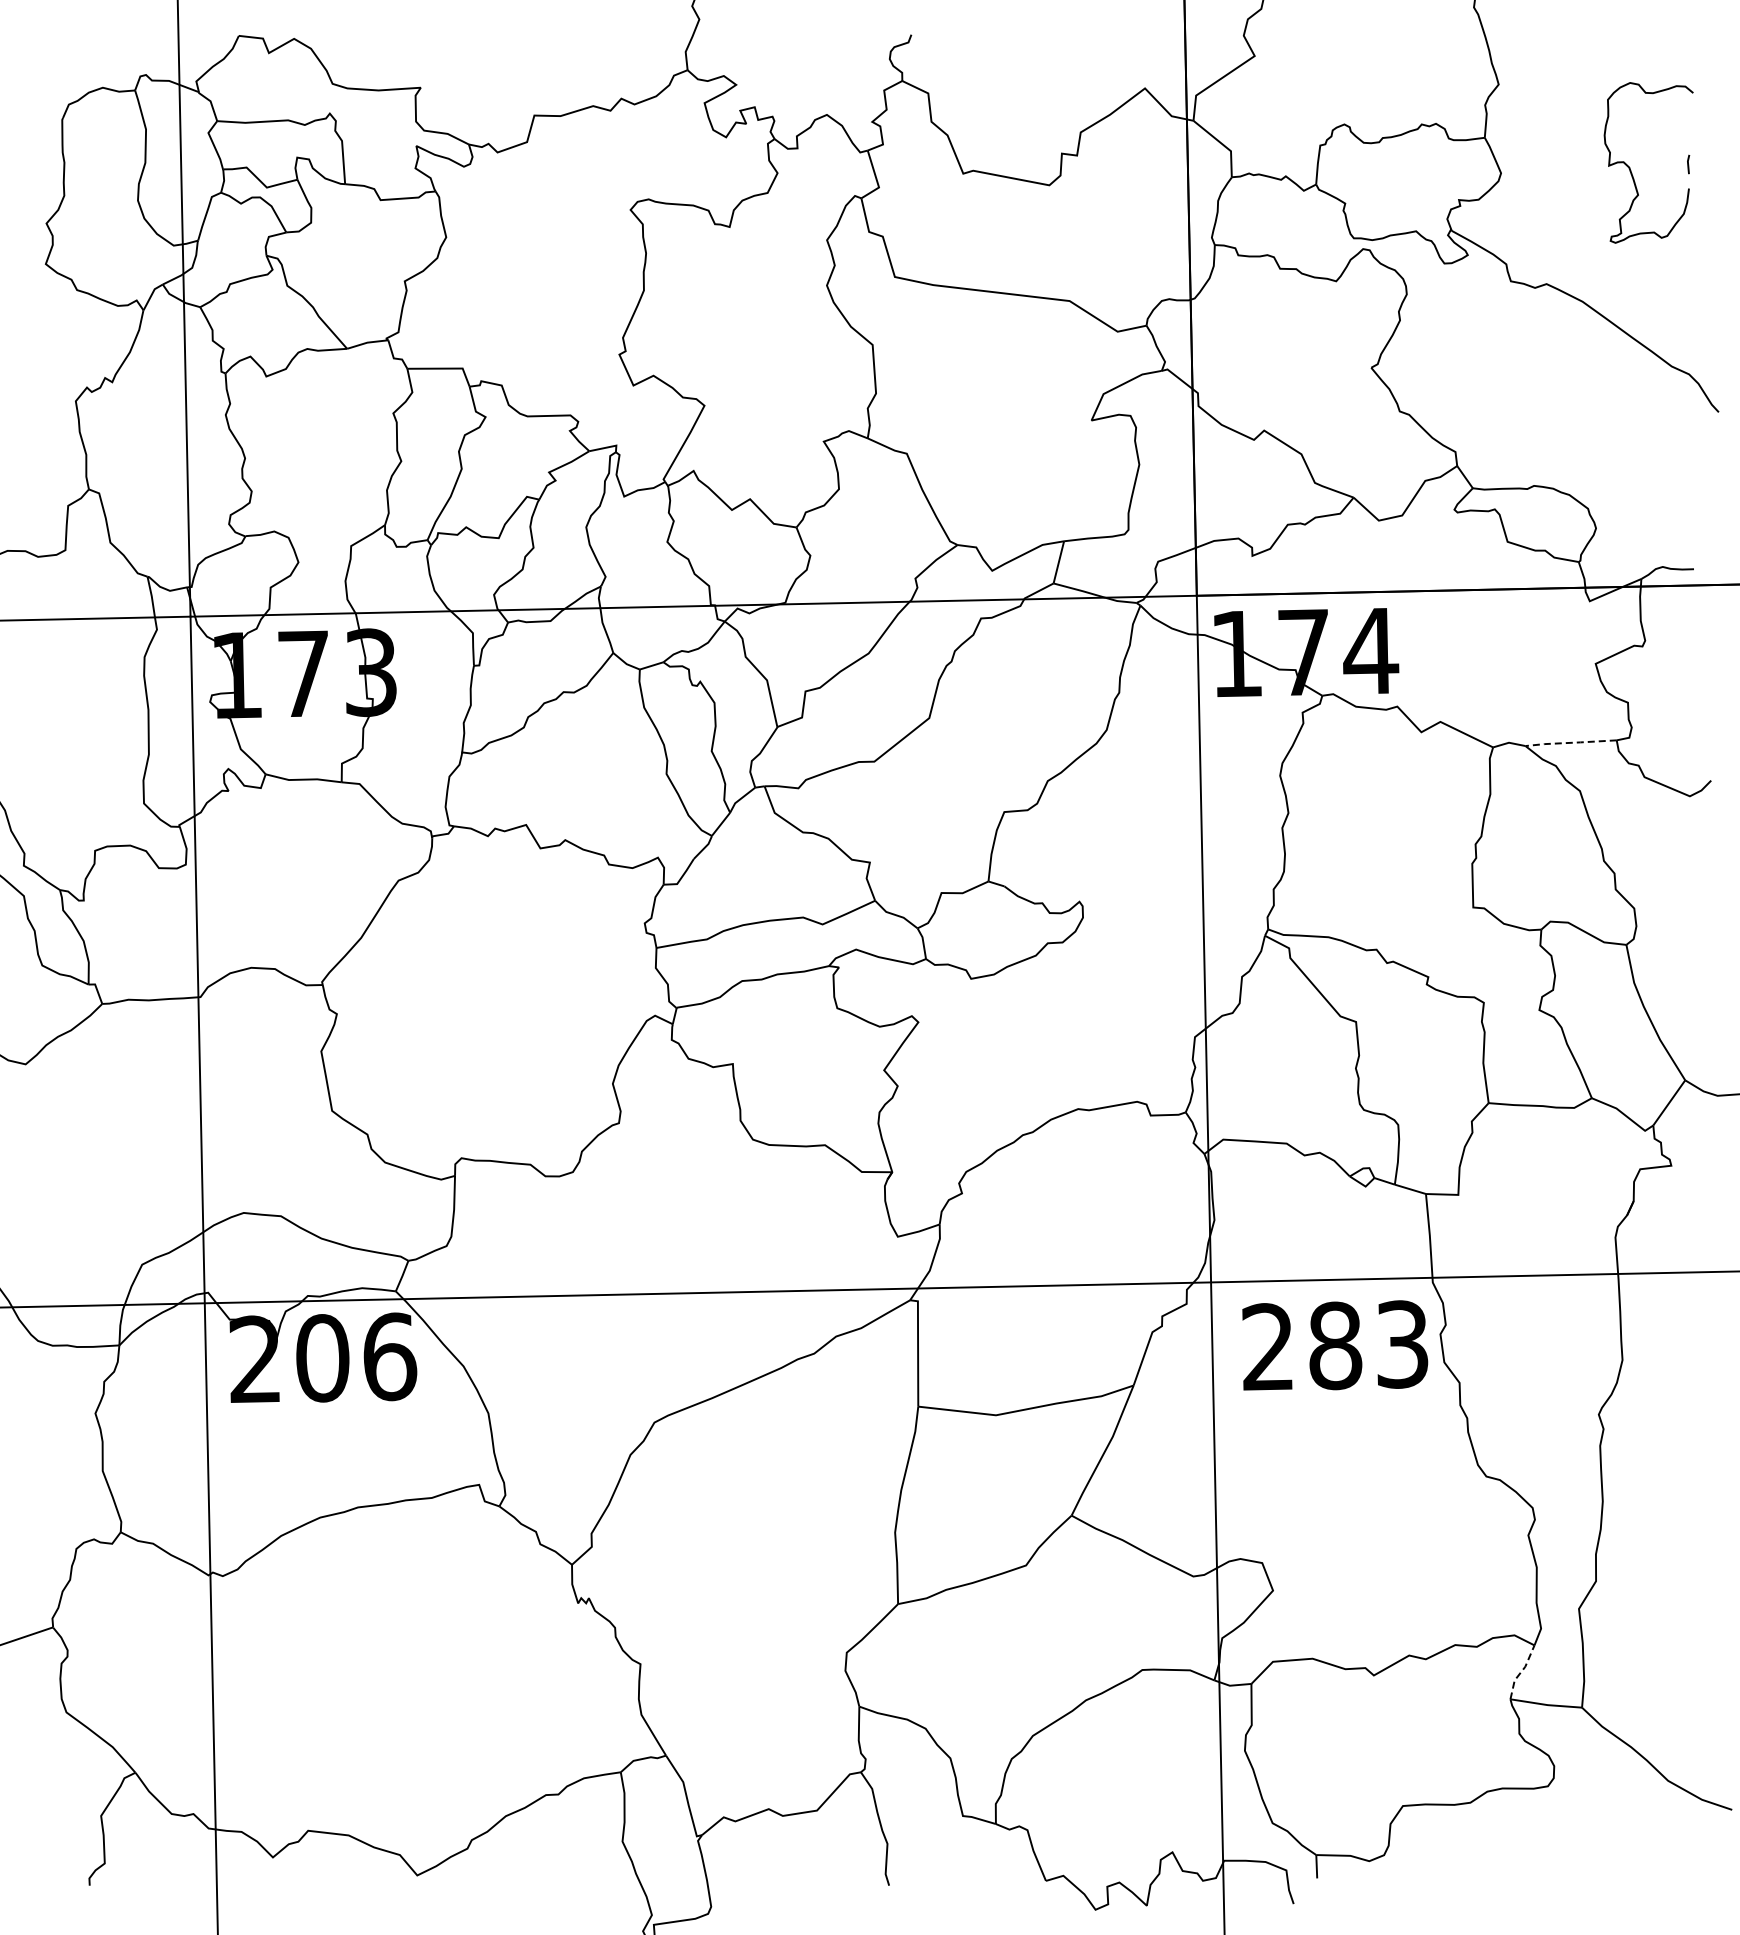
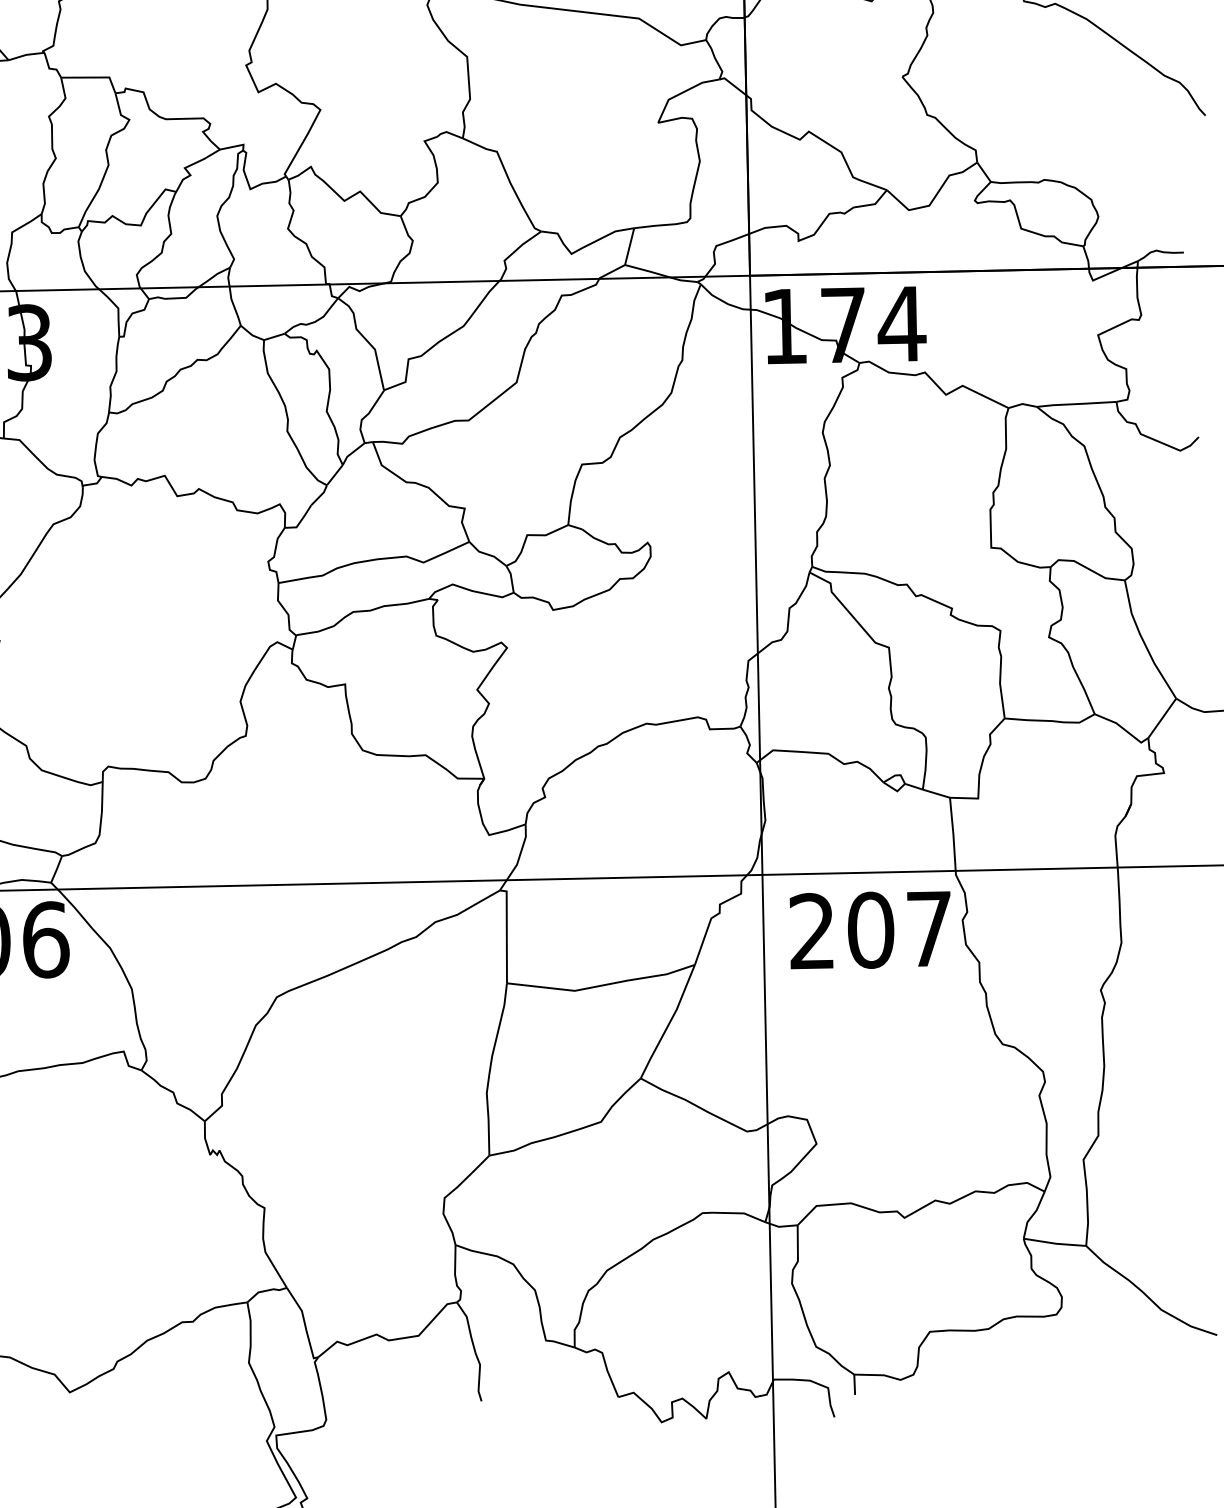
line: (1570, 742) -> (1076, 403), dashed -> solid
text: (1368, 1345) -> (899, 929), 283 -> 207
line: (1521, 1672) -> (1033, 1215), dashed -> solid

